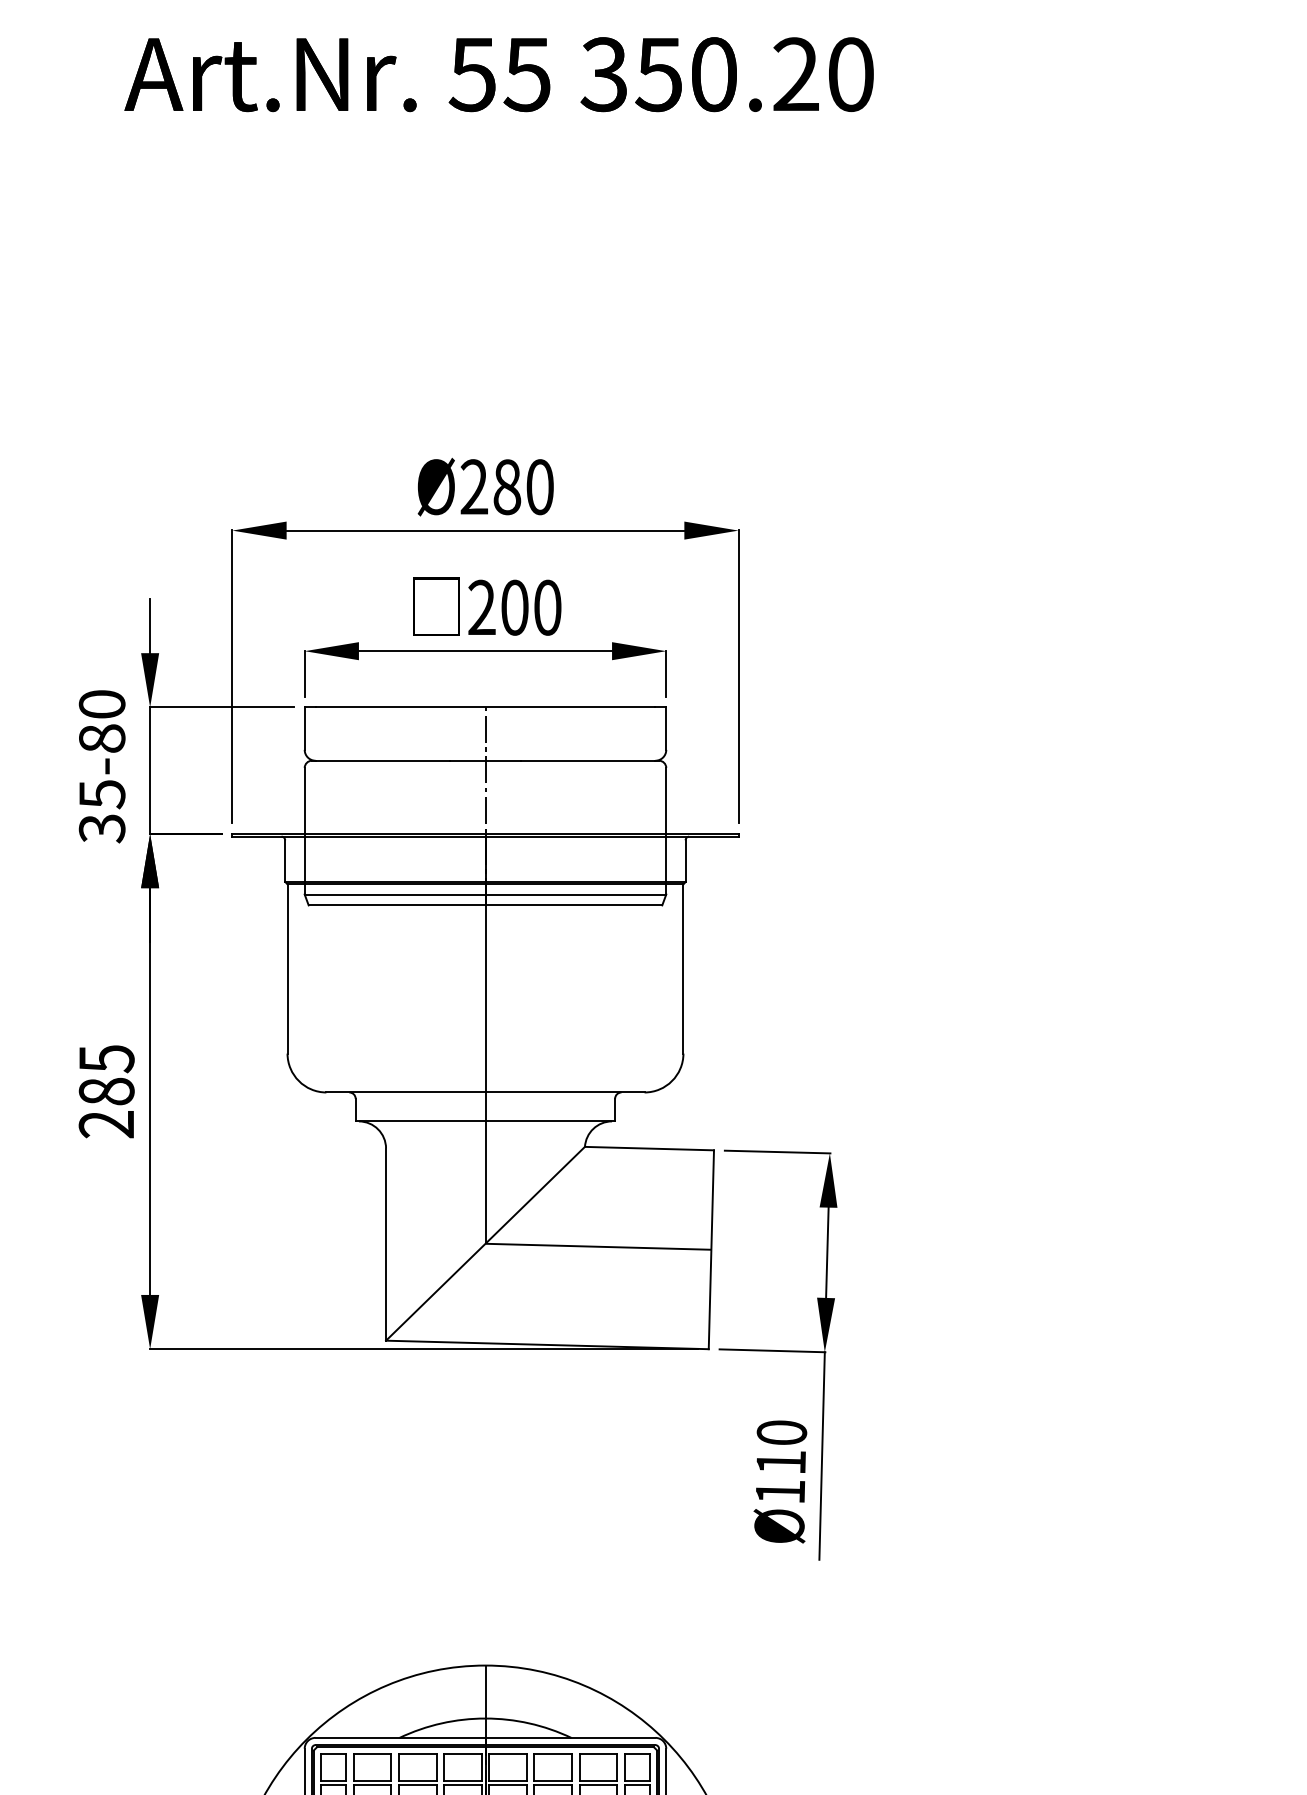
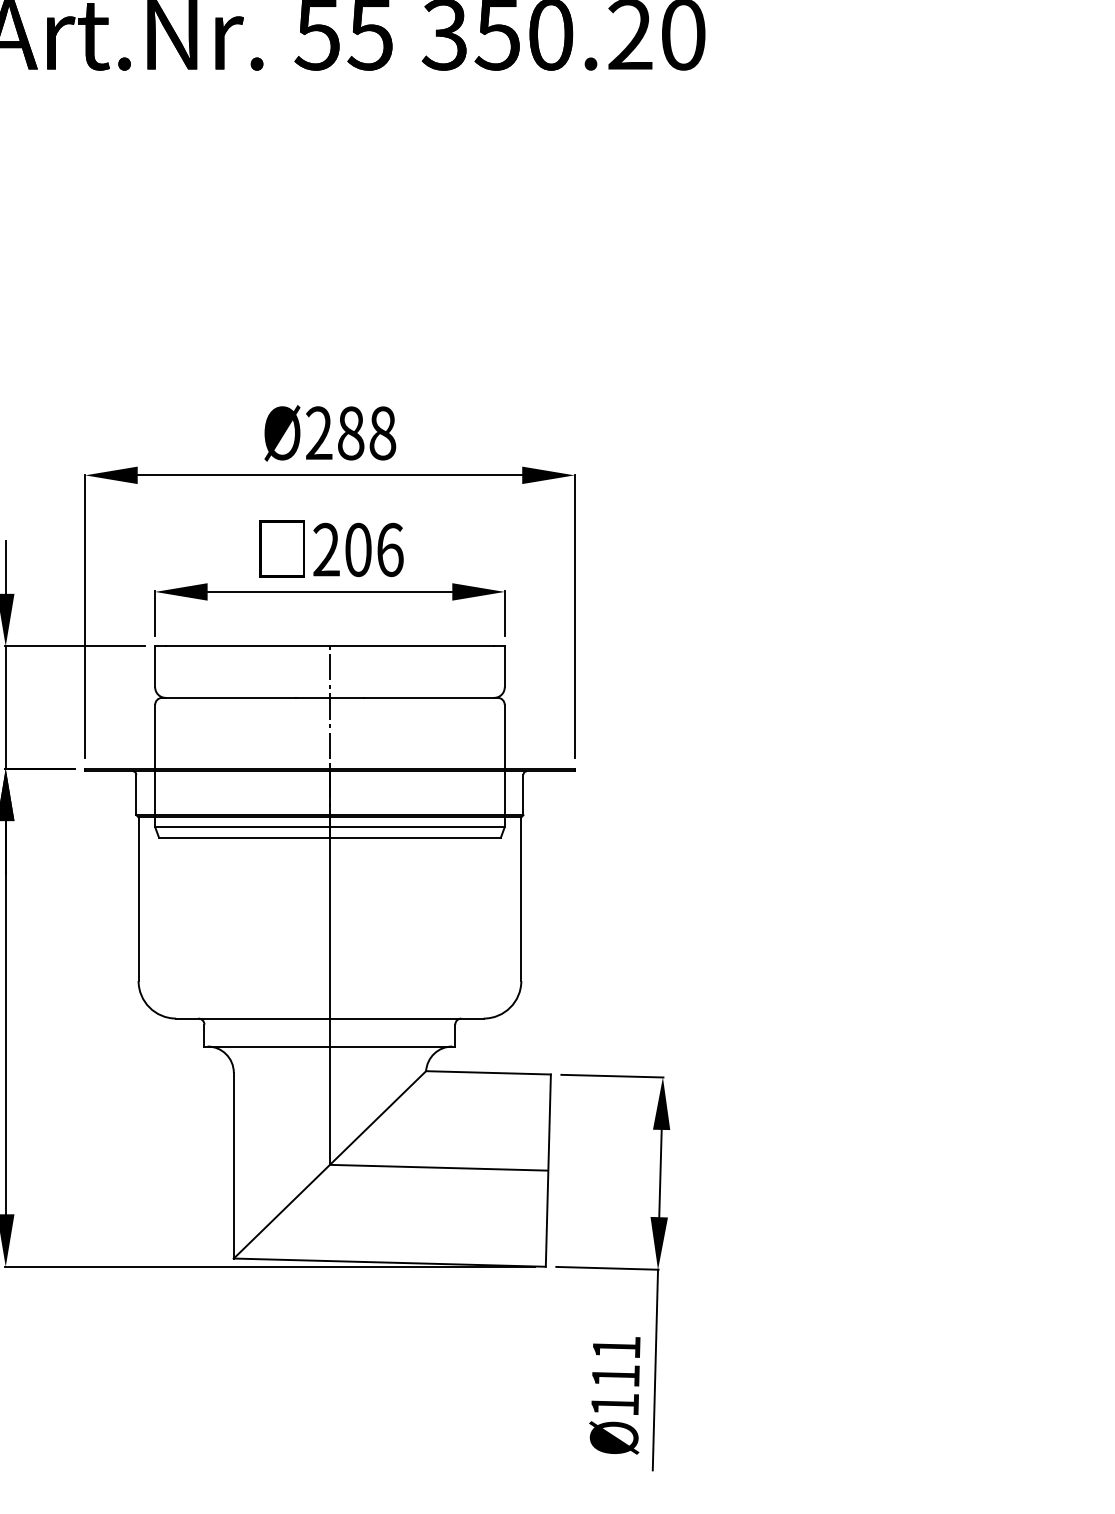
text: (539, 486) -> (382, 432), Ø280 -> Ø288
text: (547, 607) -> (389, 549), 200 -> 206
text: (781, 1432) -> (616, 1347), Ø110 -> Ø111

